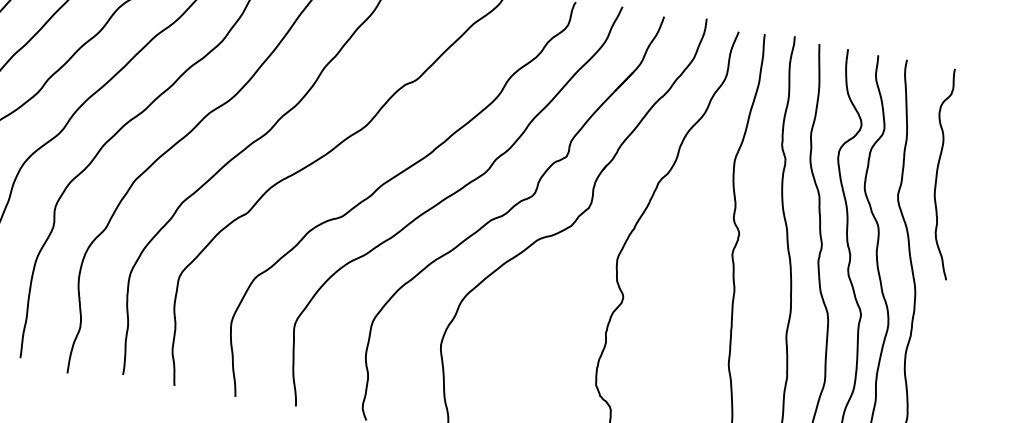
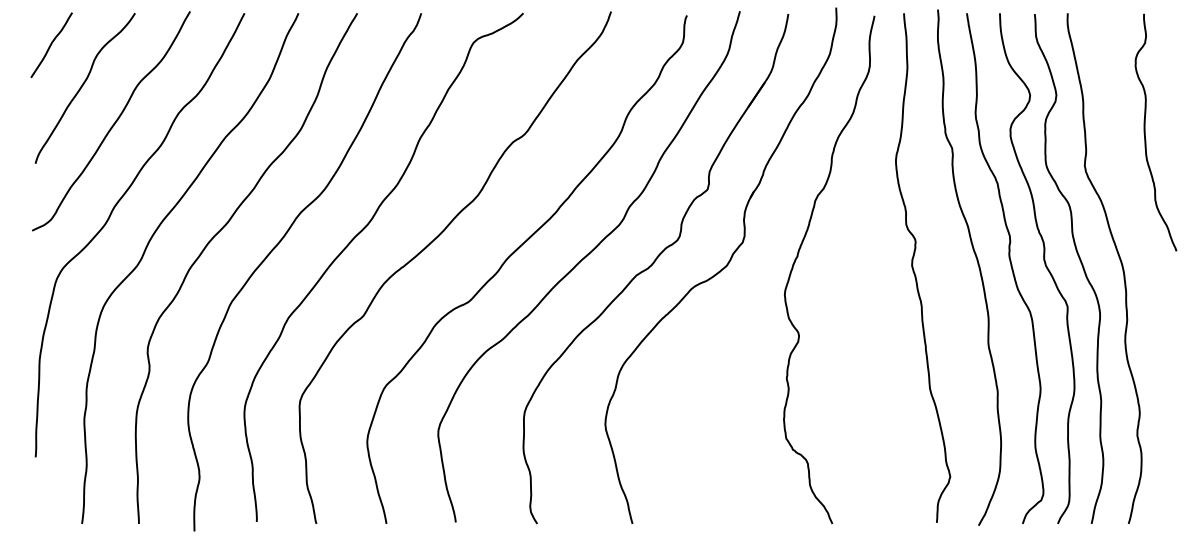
curve: (937, 172) -> (1145, 132), moved

